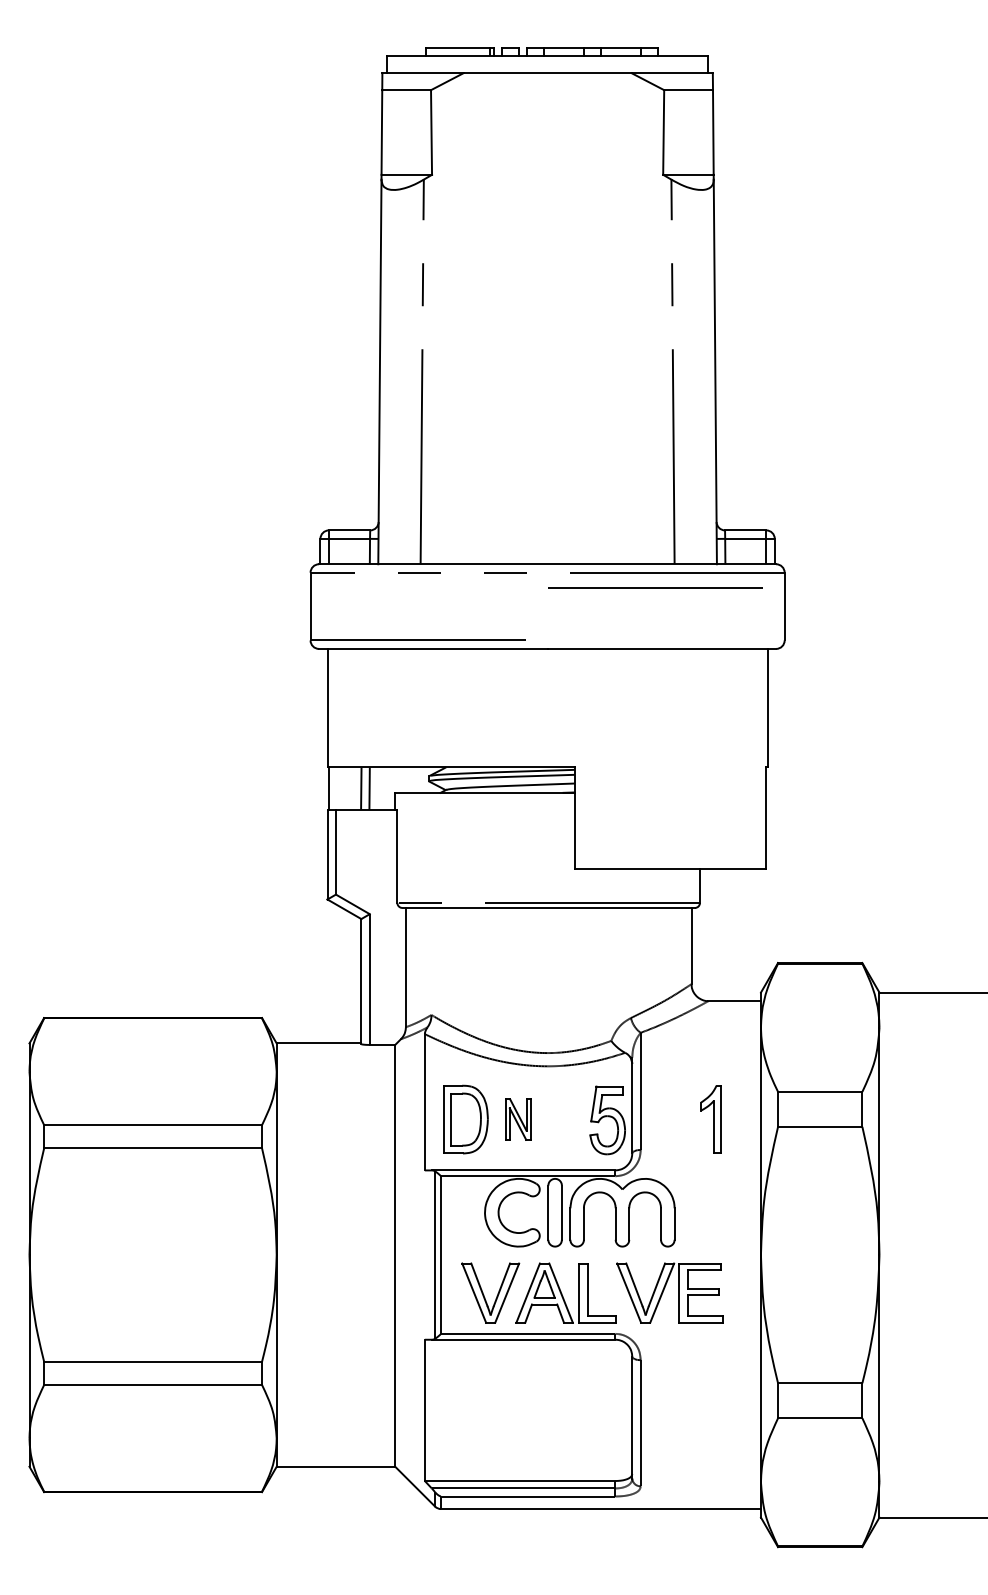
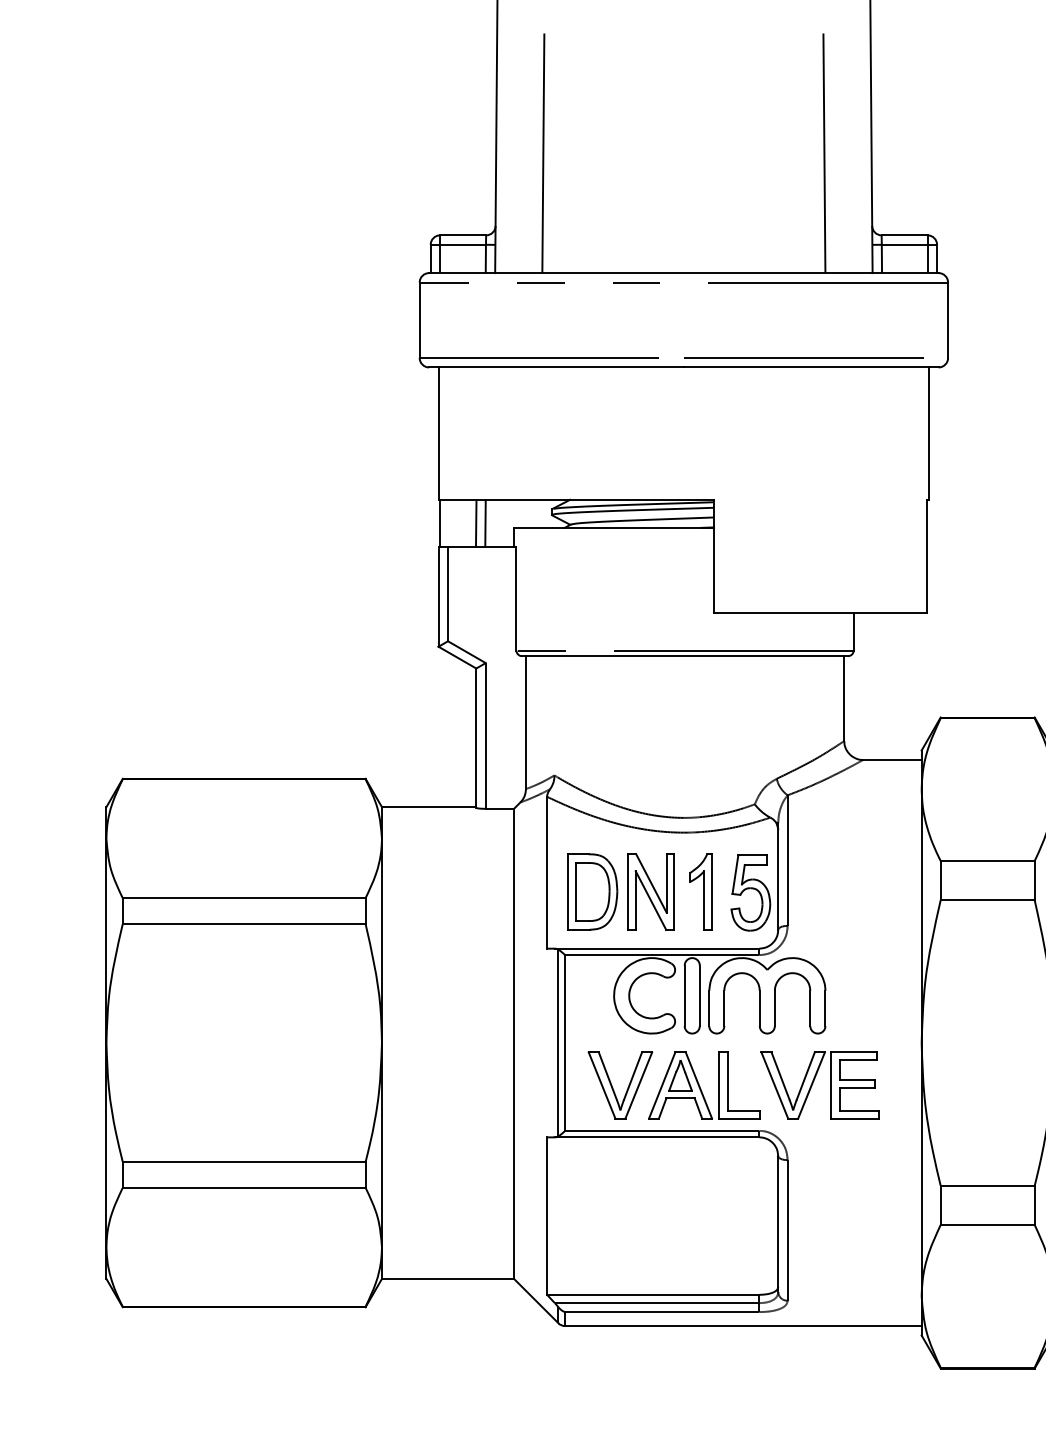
line: (655, 587) -> (804, 356), moved
part: (517, 1119) -> (650, 891), size x1.67
part: (710, 1119) -> (700, 891), moved

